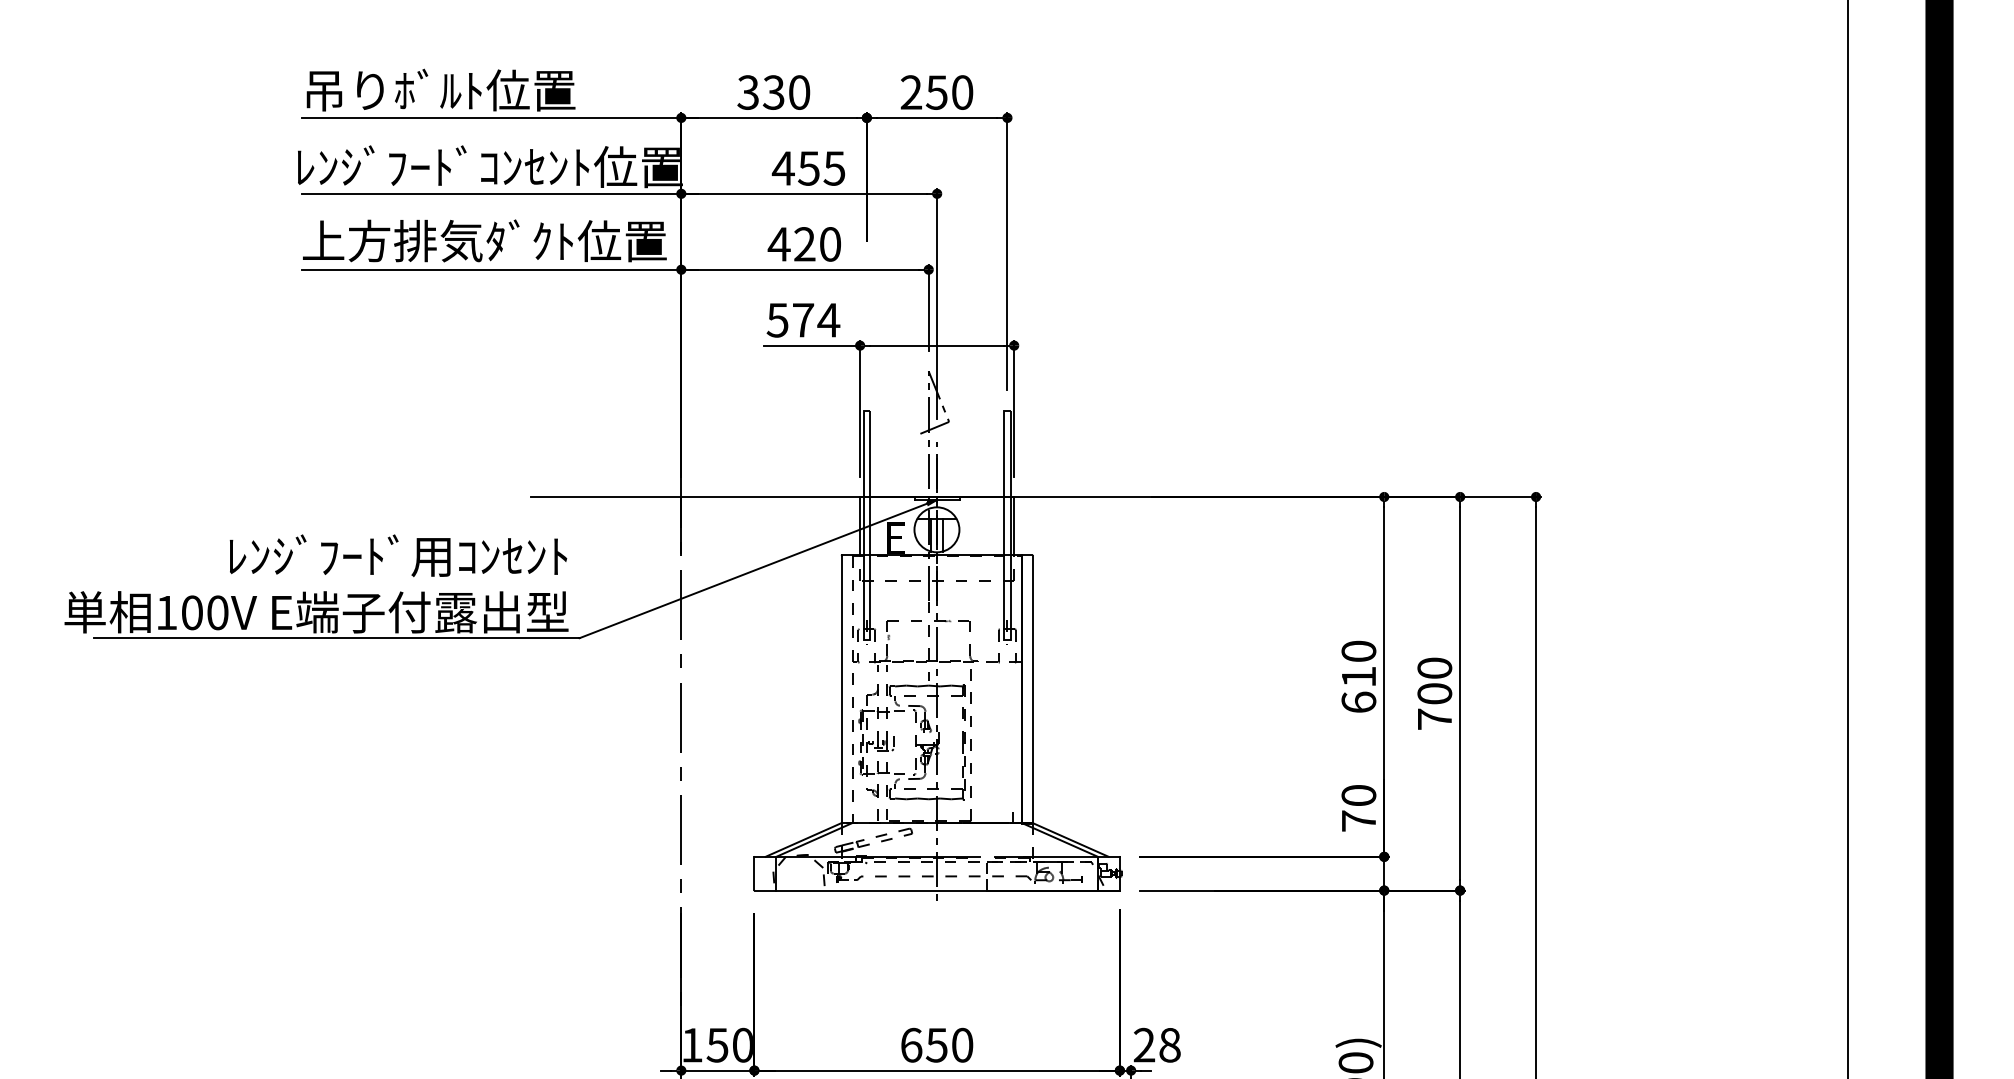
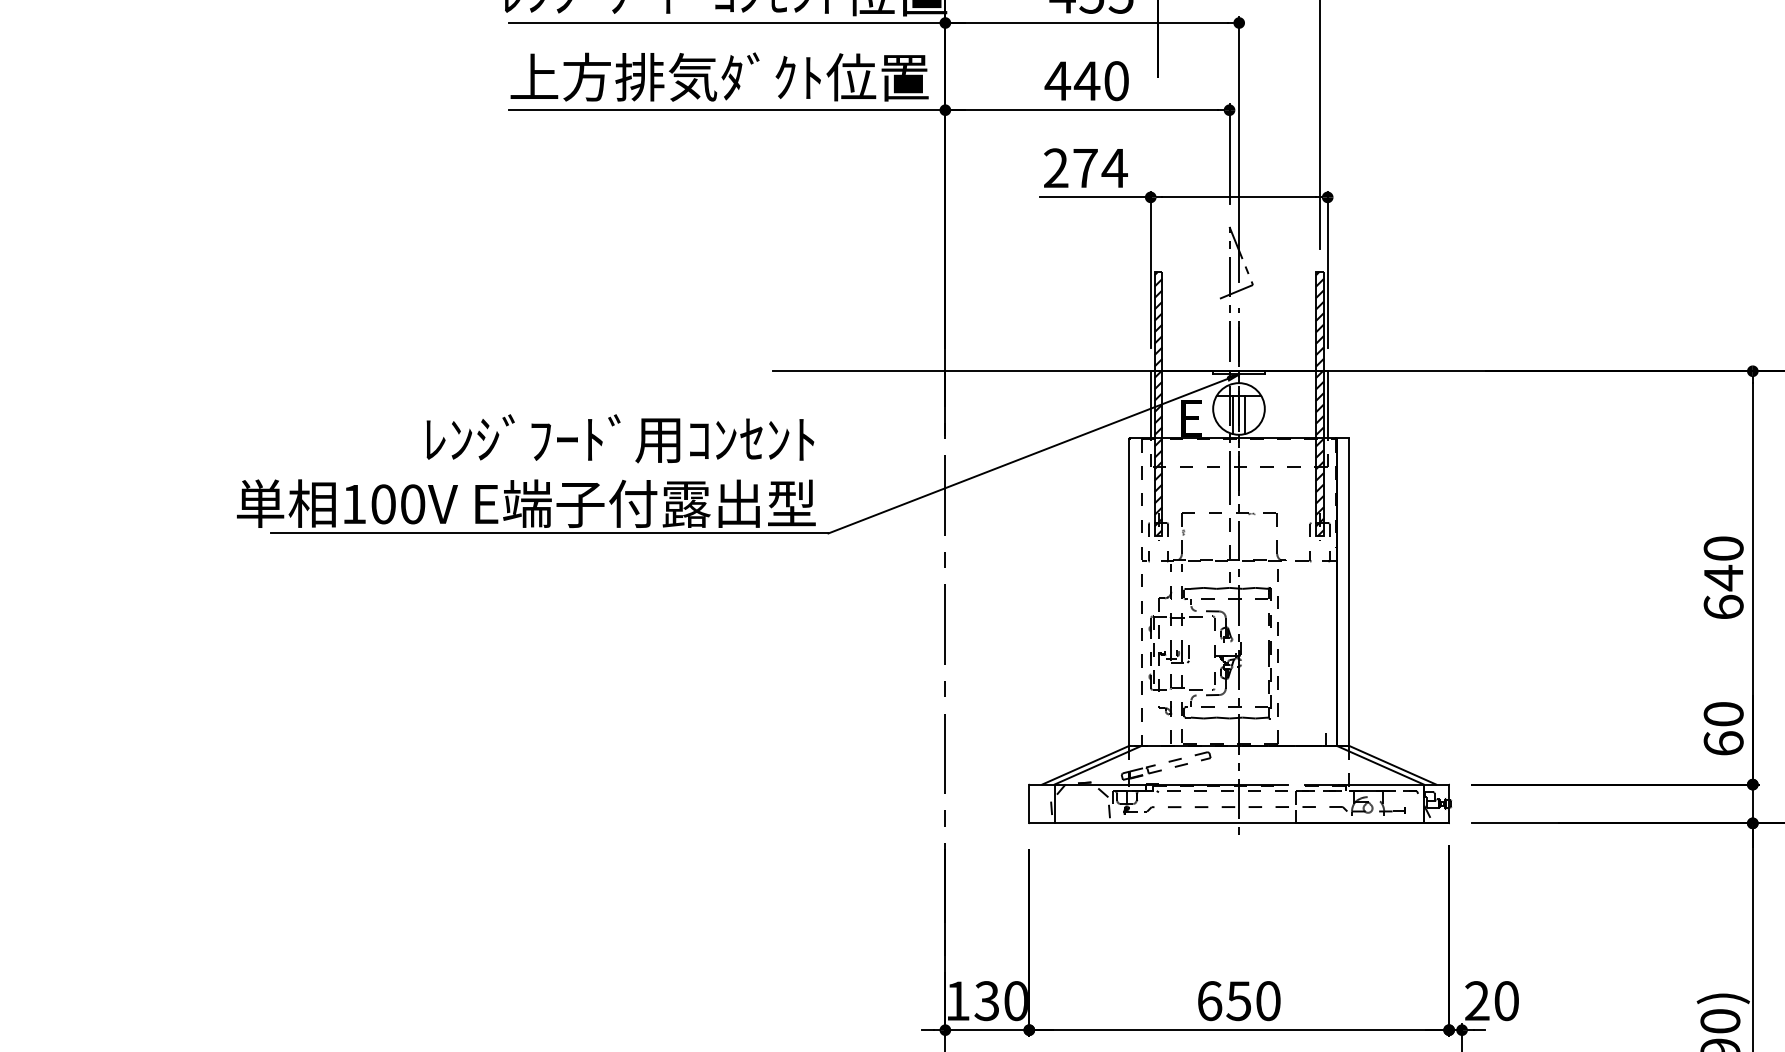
text: (804, 244) -> (1086, 81), 420 -> 440
text: (777, 319) -> (1055, 167), 574 -> 274
hatch: (866, 525) -> (1158, 403), added
hatch: (1007, 525) -> (1320, 403), added
text: (1358, 676) -> (1723, 577), 610 -> 640
text: (1358, 820) -> (1723, 742), 70 -> 60
text: (717, 1044) -> (986, 1000), 150 -> 130
text: (1169, 1044) -> (1506, 1000), 28 -> 20

